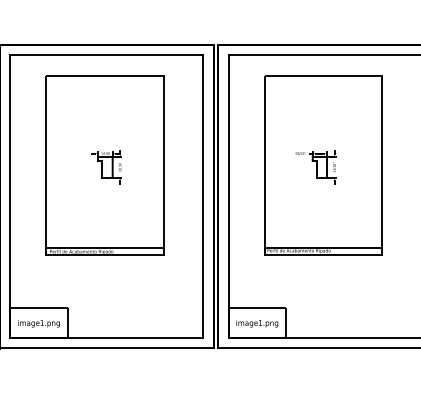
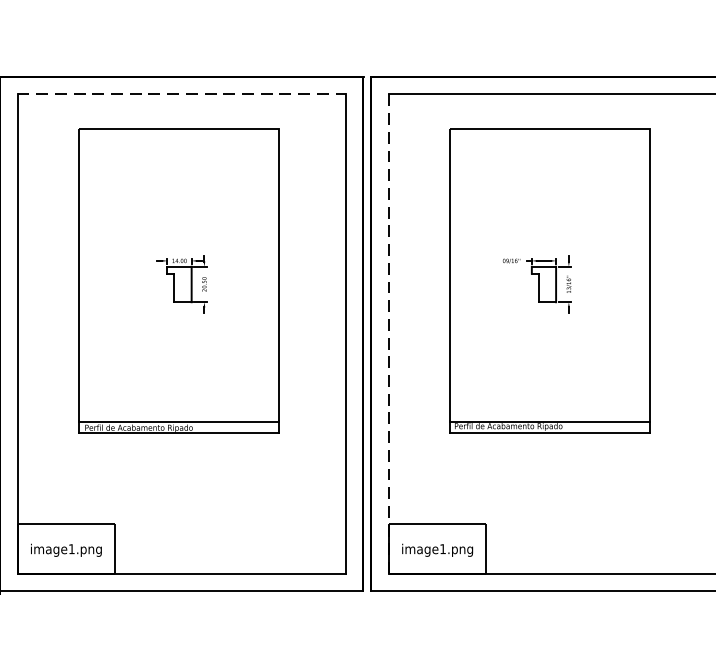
line: (106, 55) -> (181, 94), solid -> dashed
line: (228, 195) -> (388, 332), solid -> dashed

